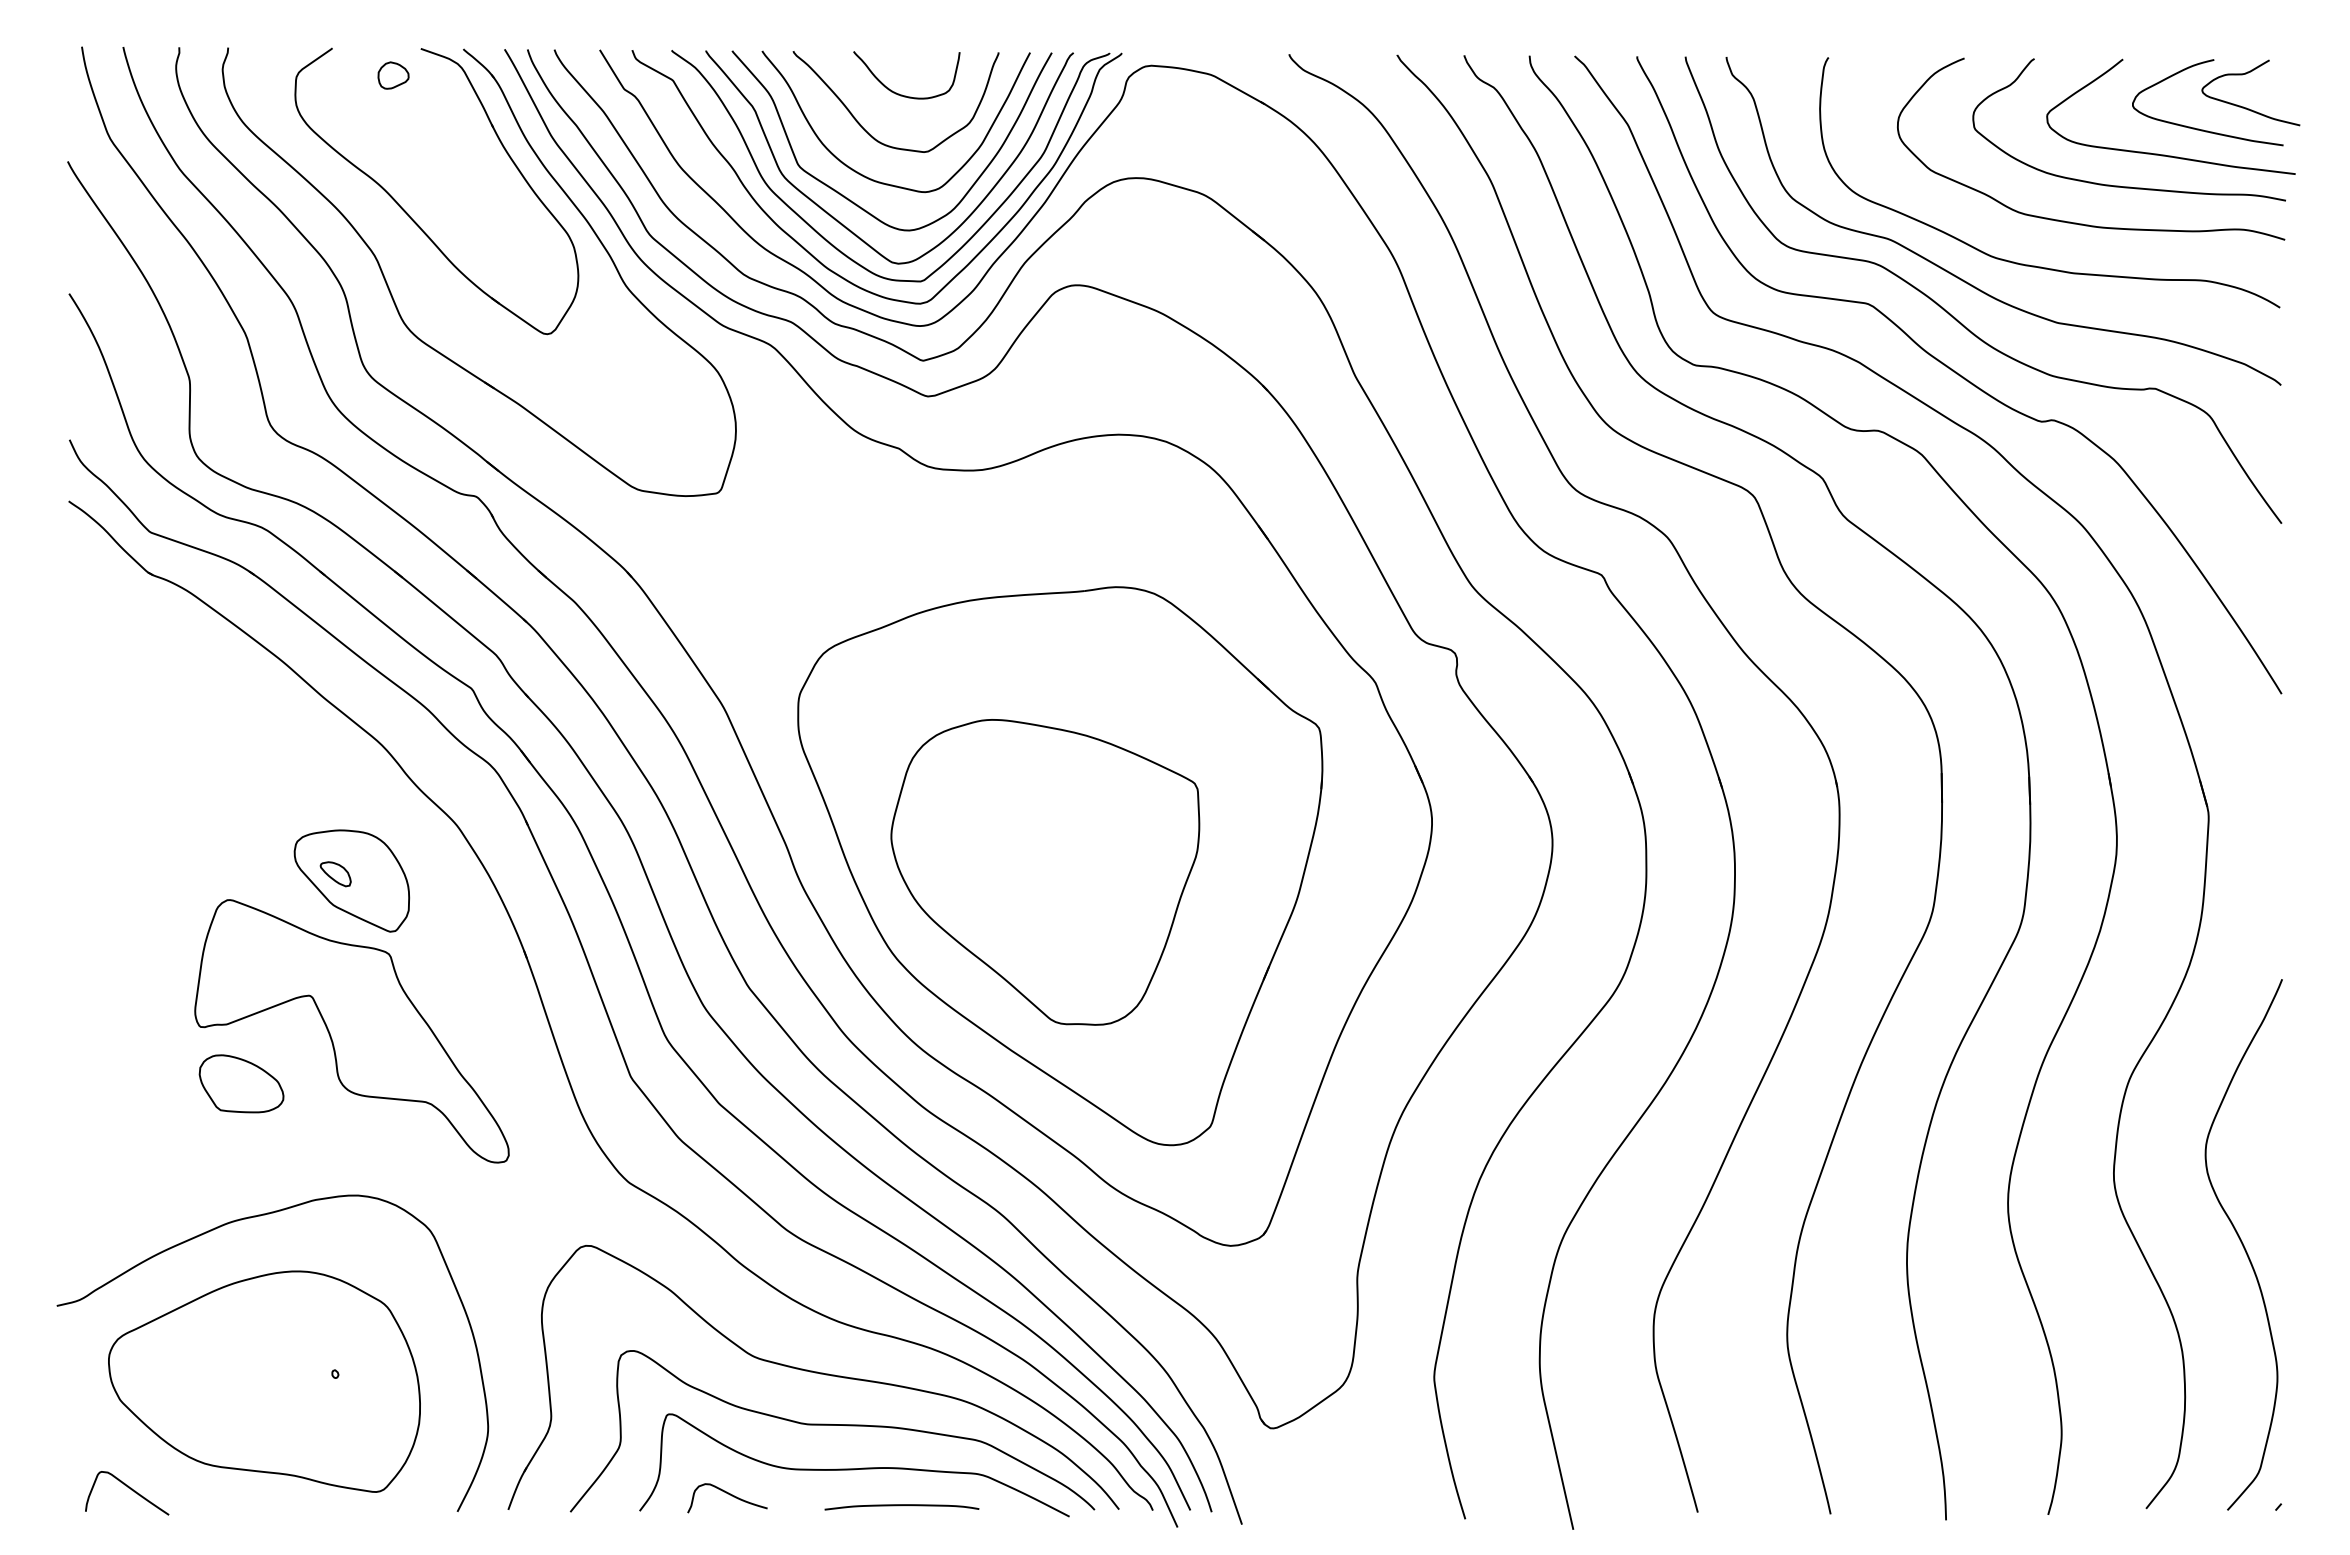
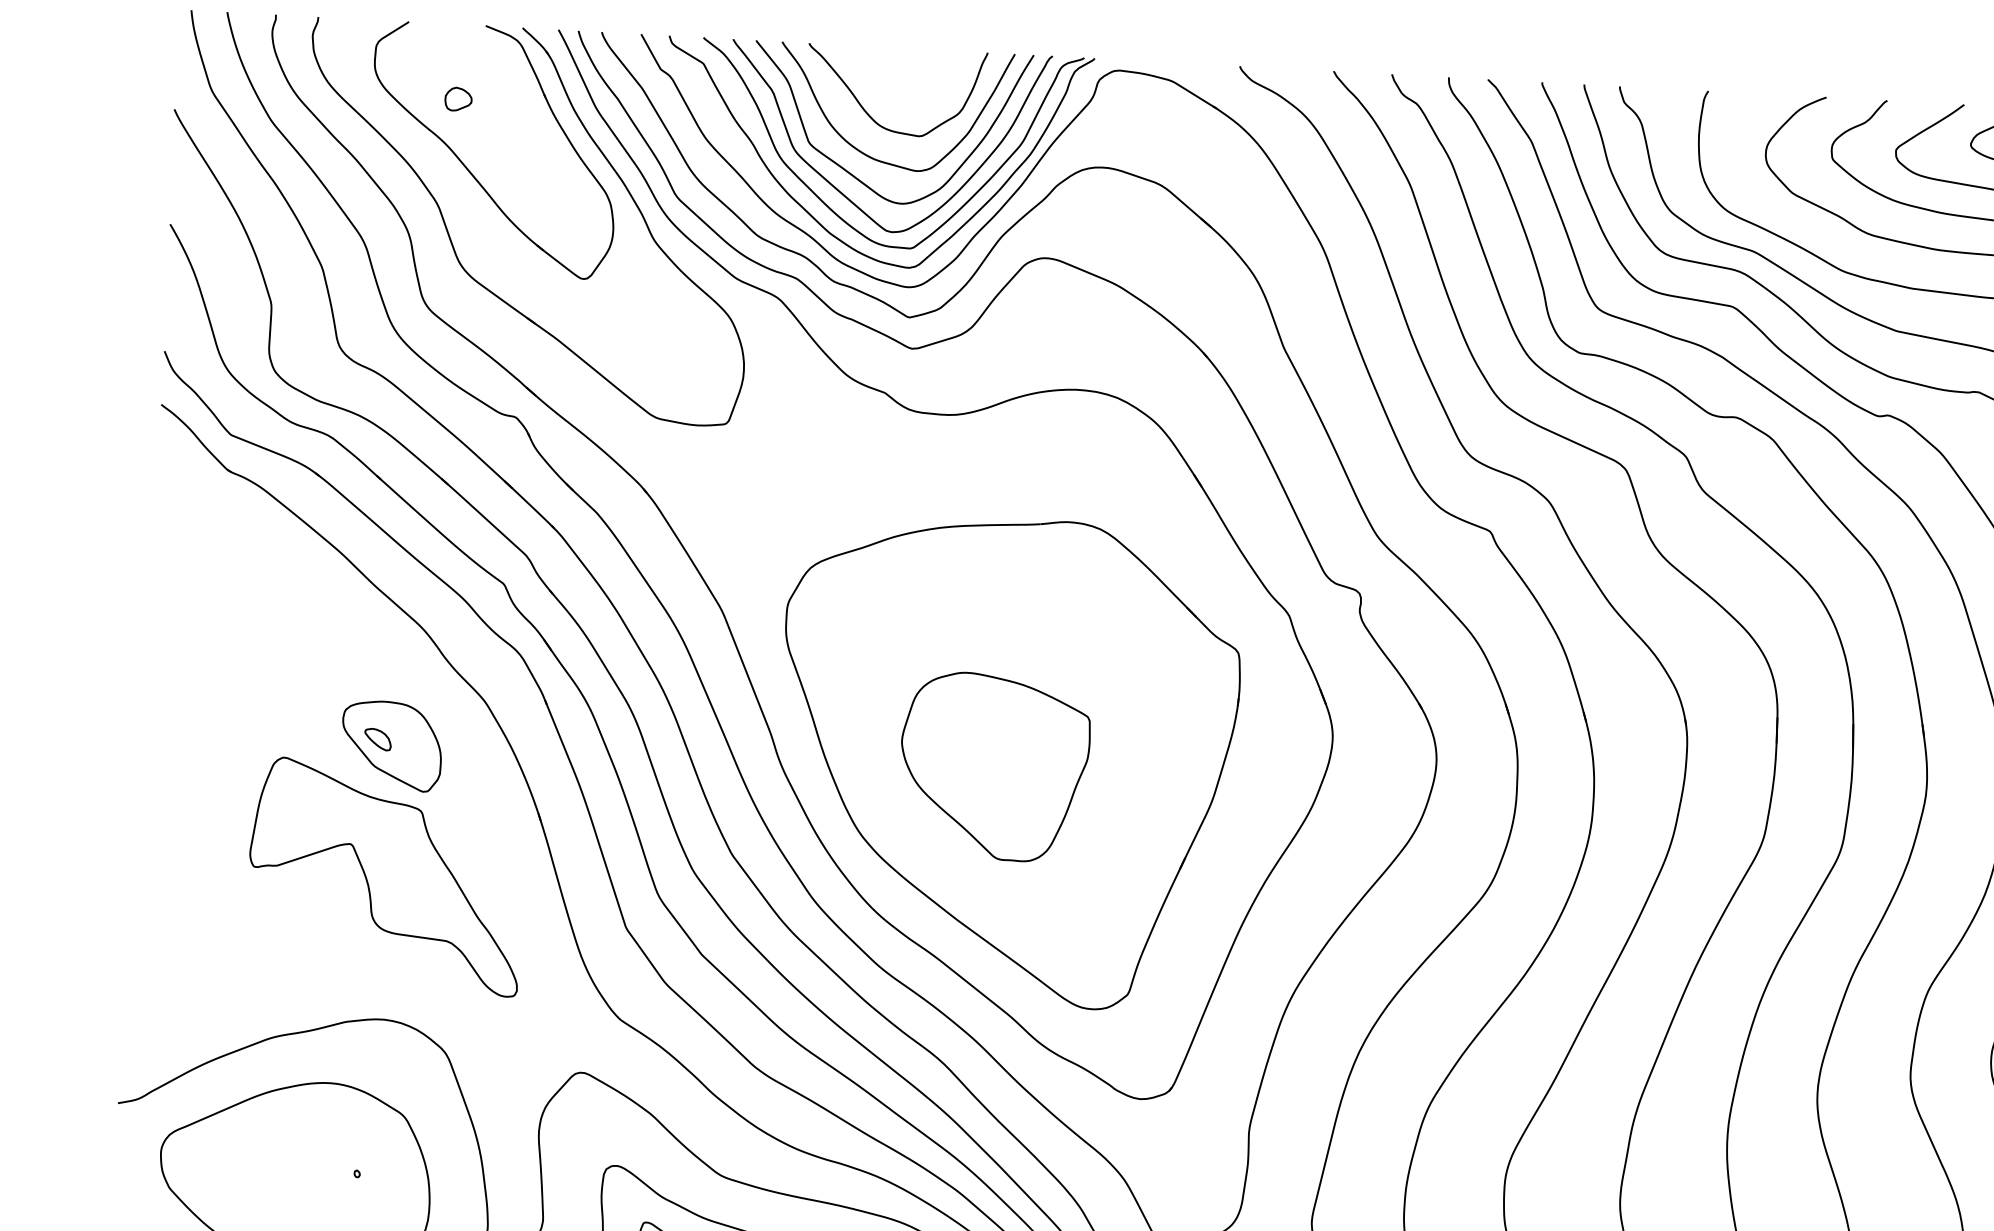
part: (393, 75) -> (458, 99), moved
curve: (899, 93) -> (899, 84), removed
part: (1045, 872) -> (994, 767), size x0.7
part: (241, 1083) -> (287, 917), removed

